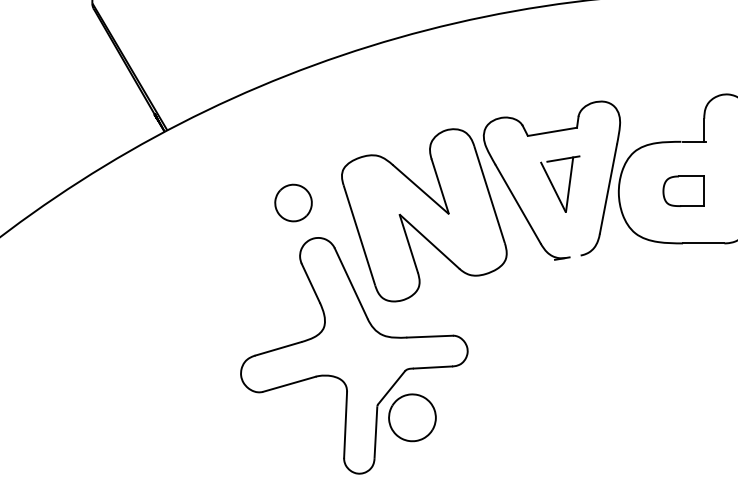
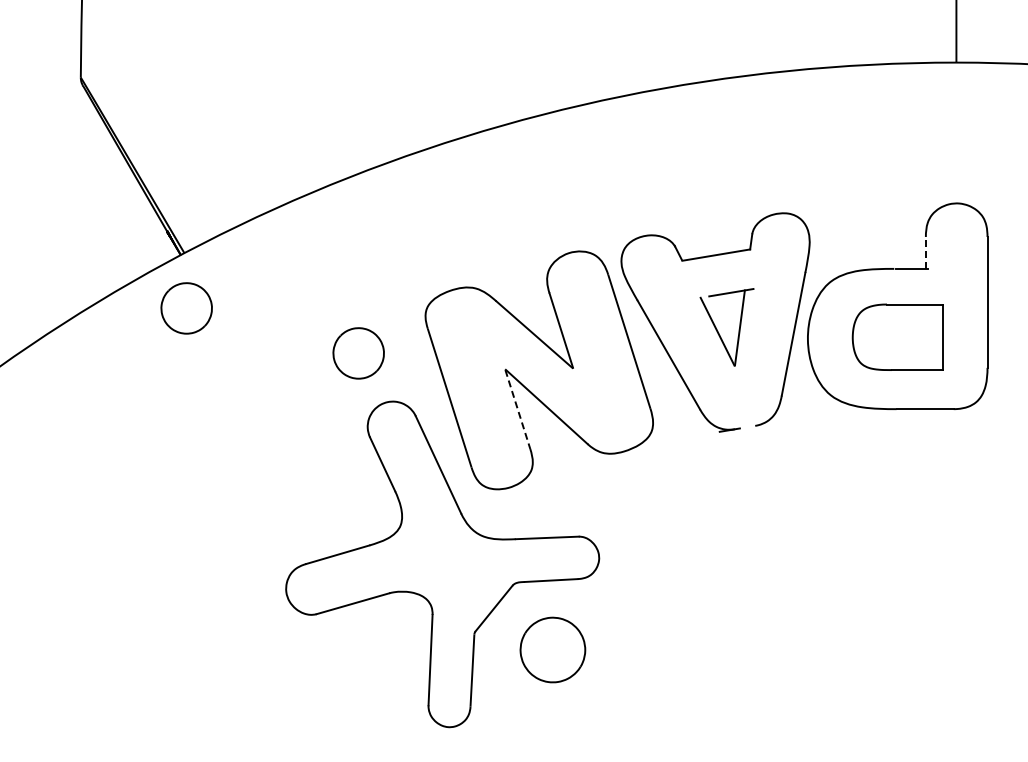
line: (703, 129) -> (925, 252), solid -> dashed
part: (168, 170) -> (186, 308), added
part: (683, 190) -> (897, 336), size x1.6
line: (409, 244) -> (518, 410), solid -> dashed
part: (412, 417) -> (552, 649), moved

